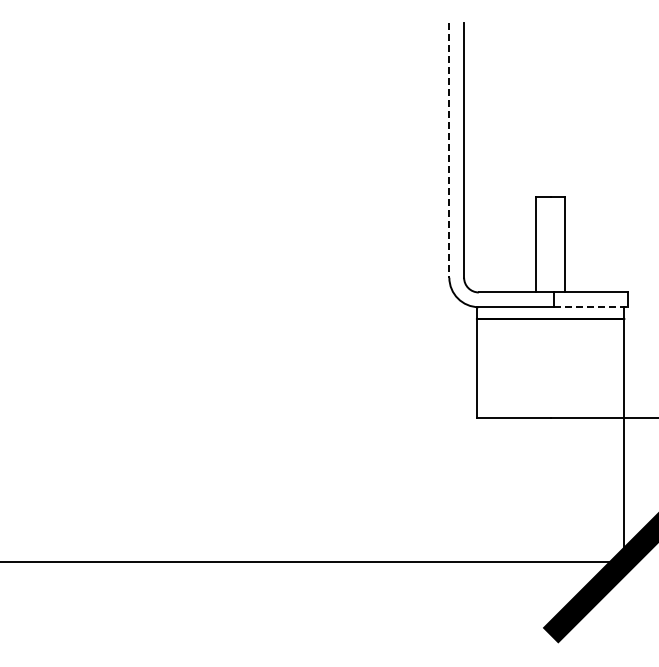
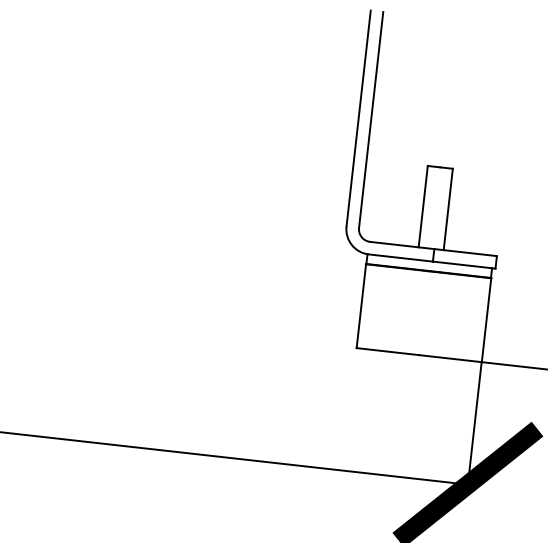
line: (449, 151) -> (358, 119), dashed -> solid
line: (591, 307) -> (464, 265), dashed -> solid

